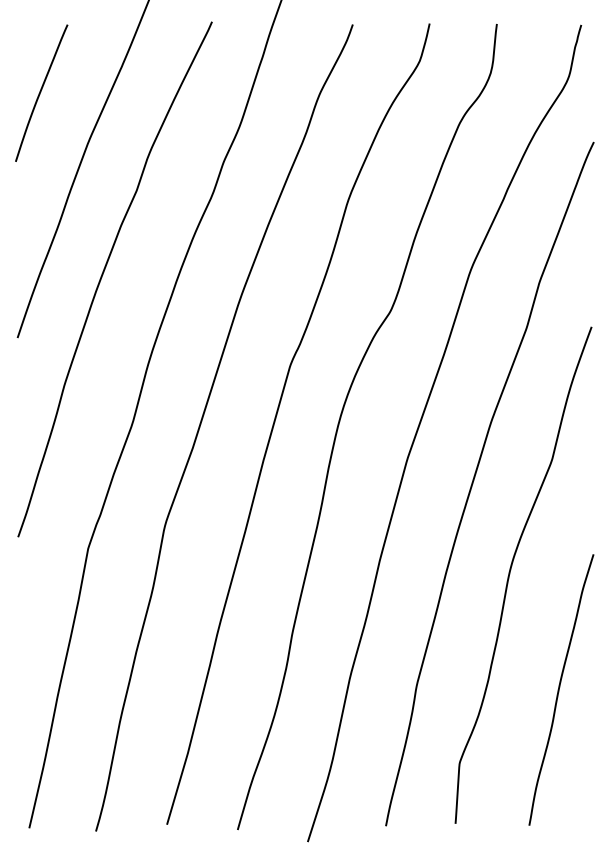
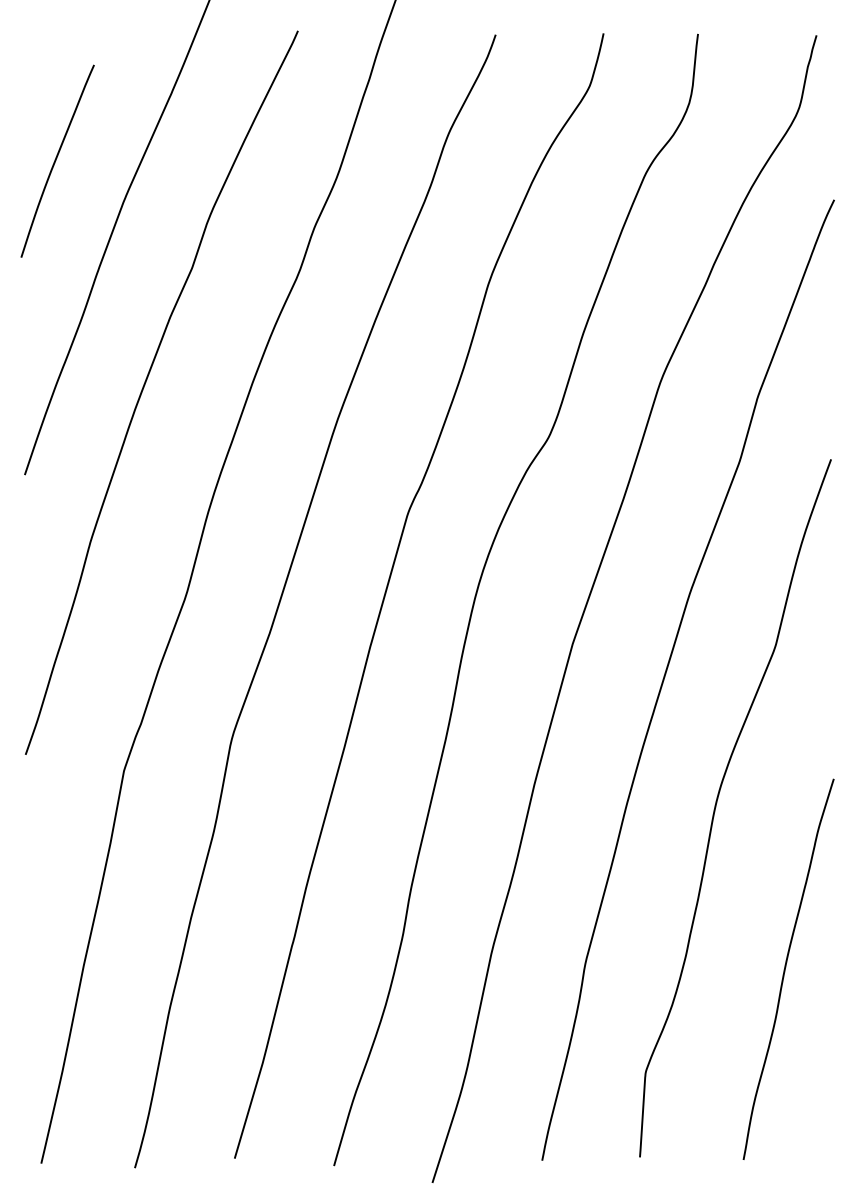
curve: (40, 92) -> (56, 160), moved

